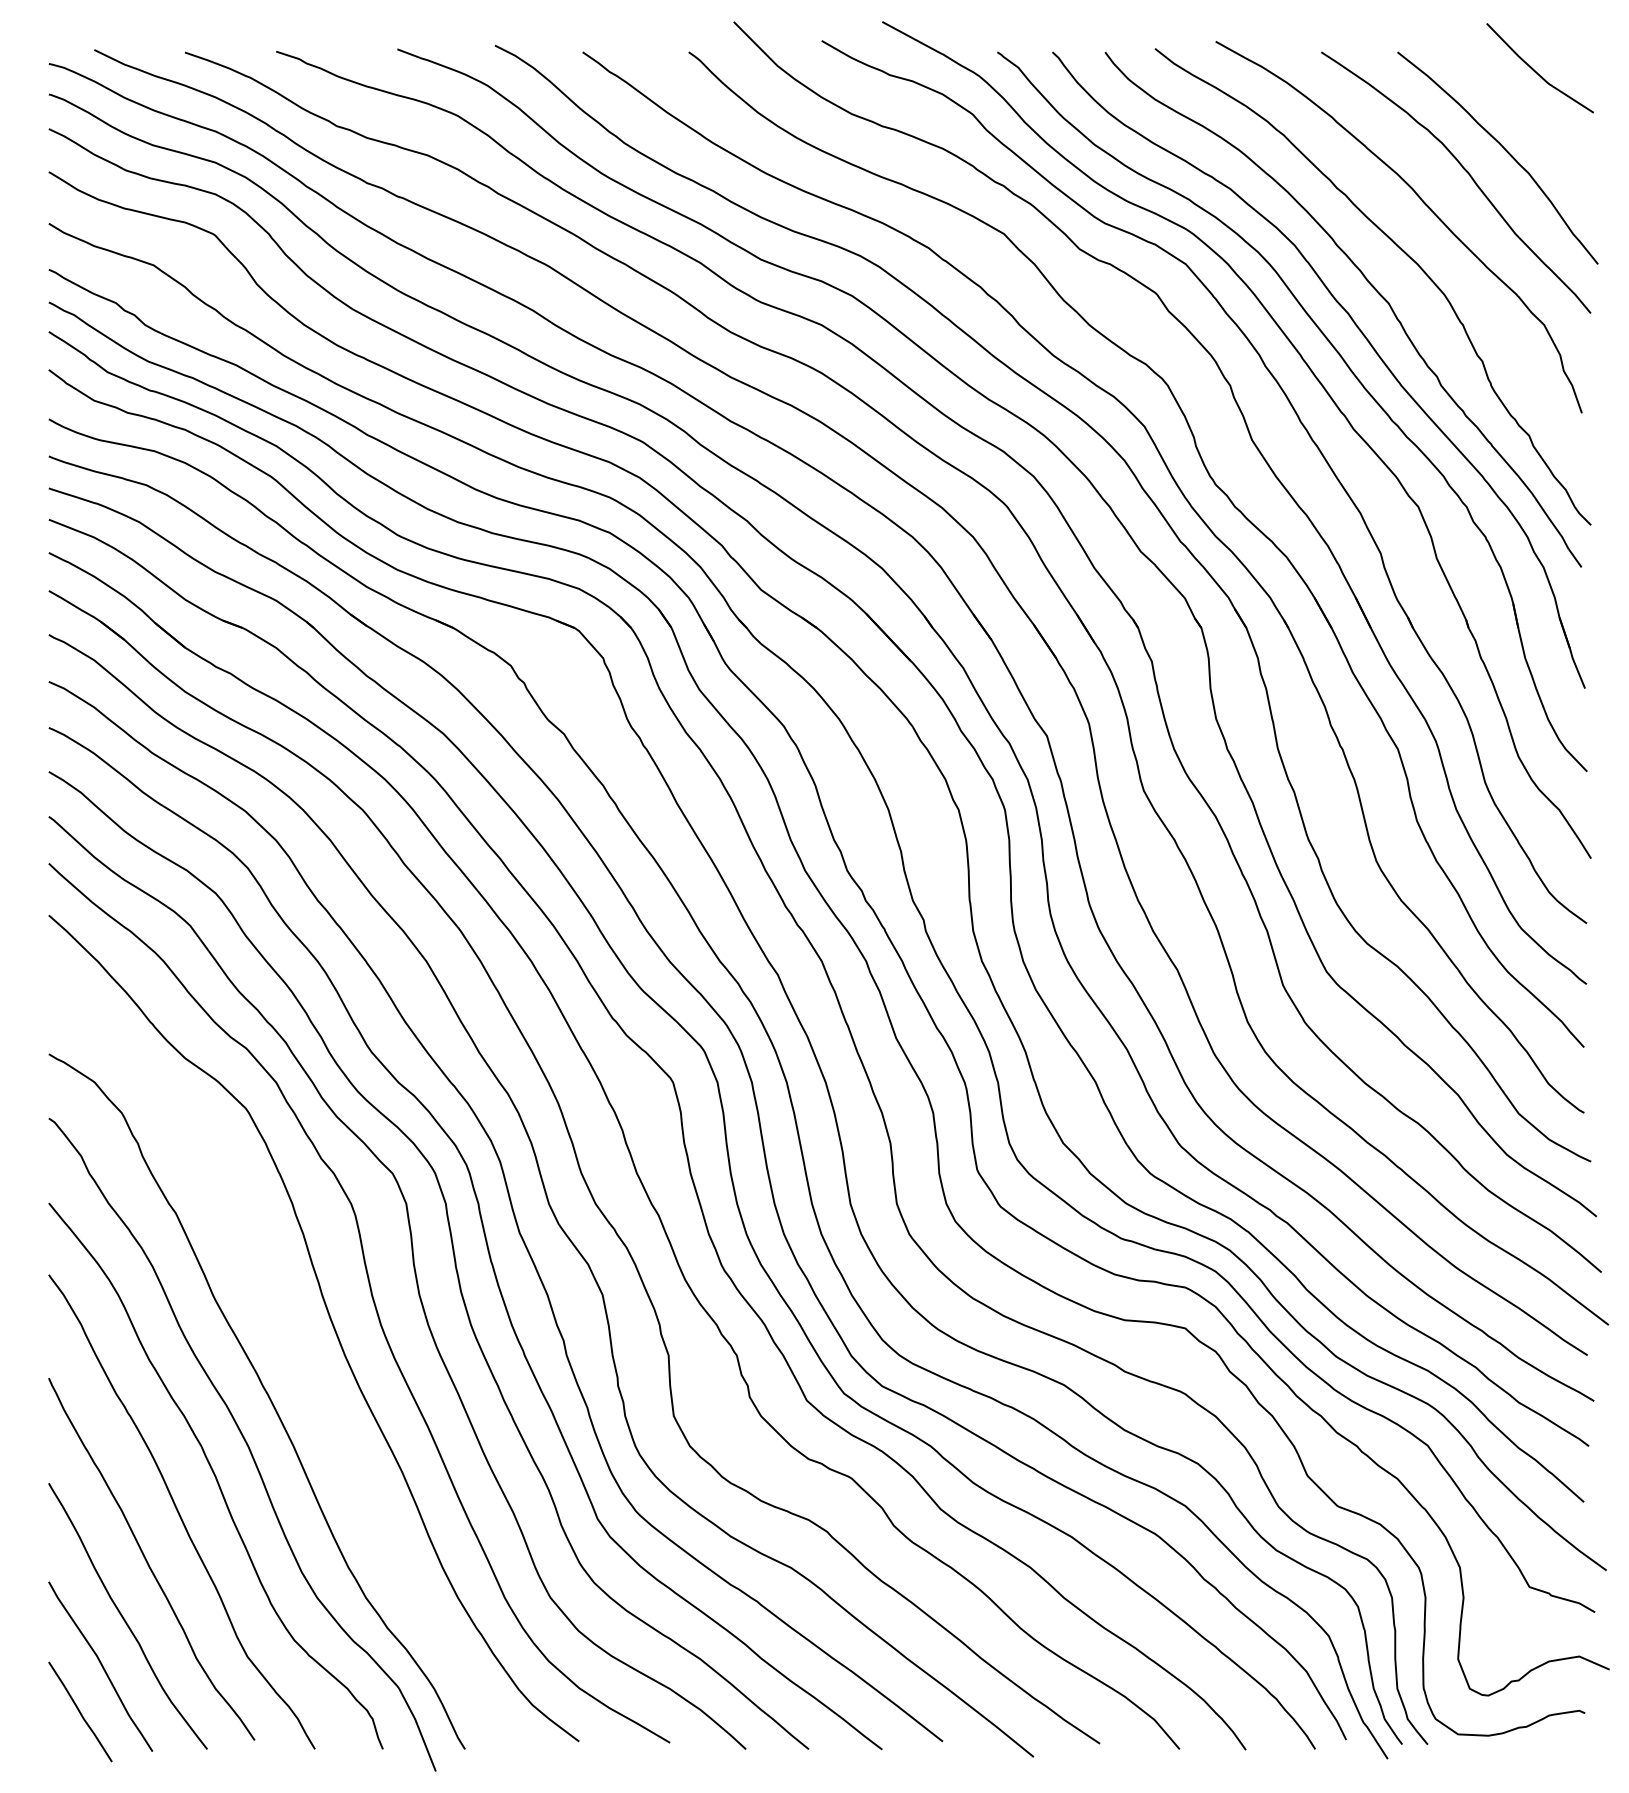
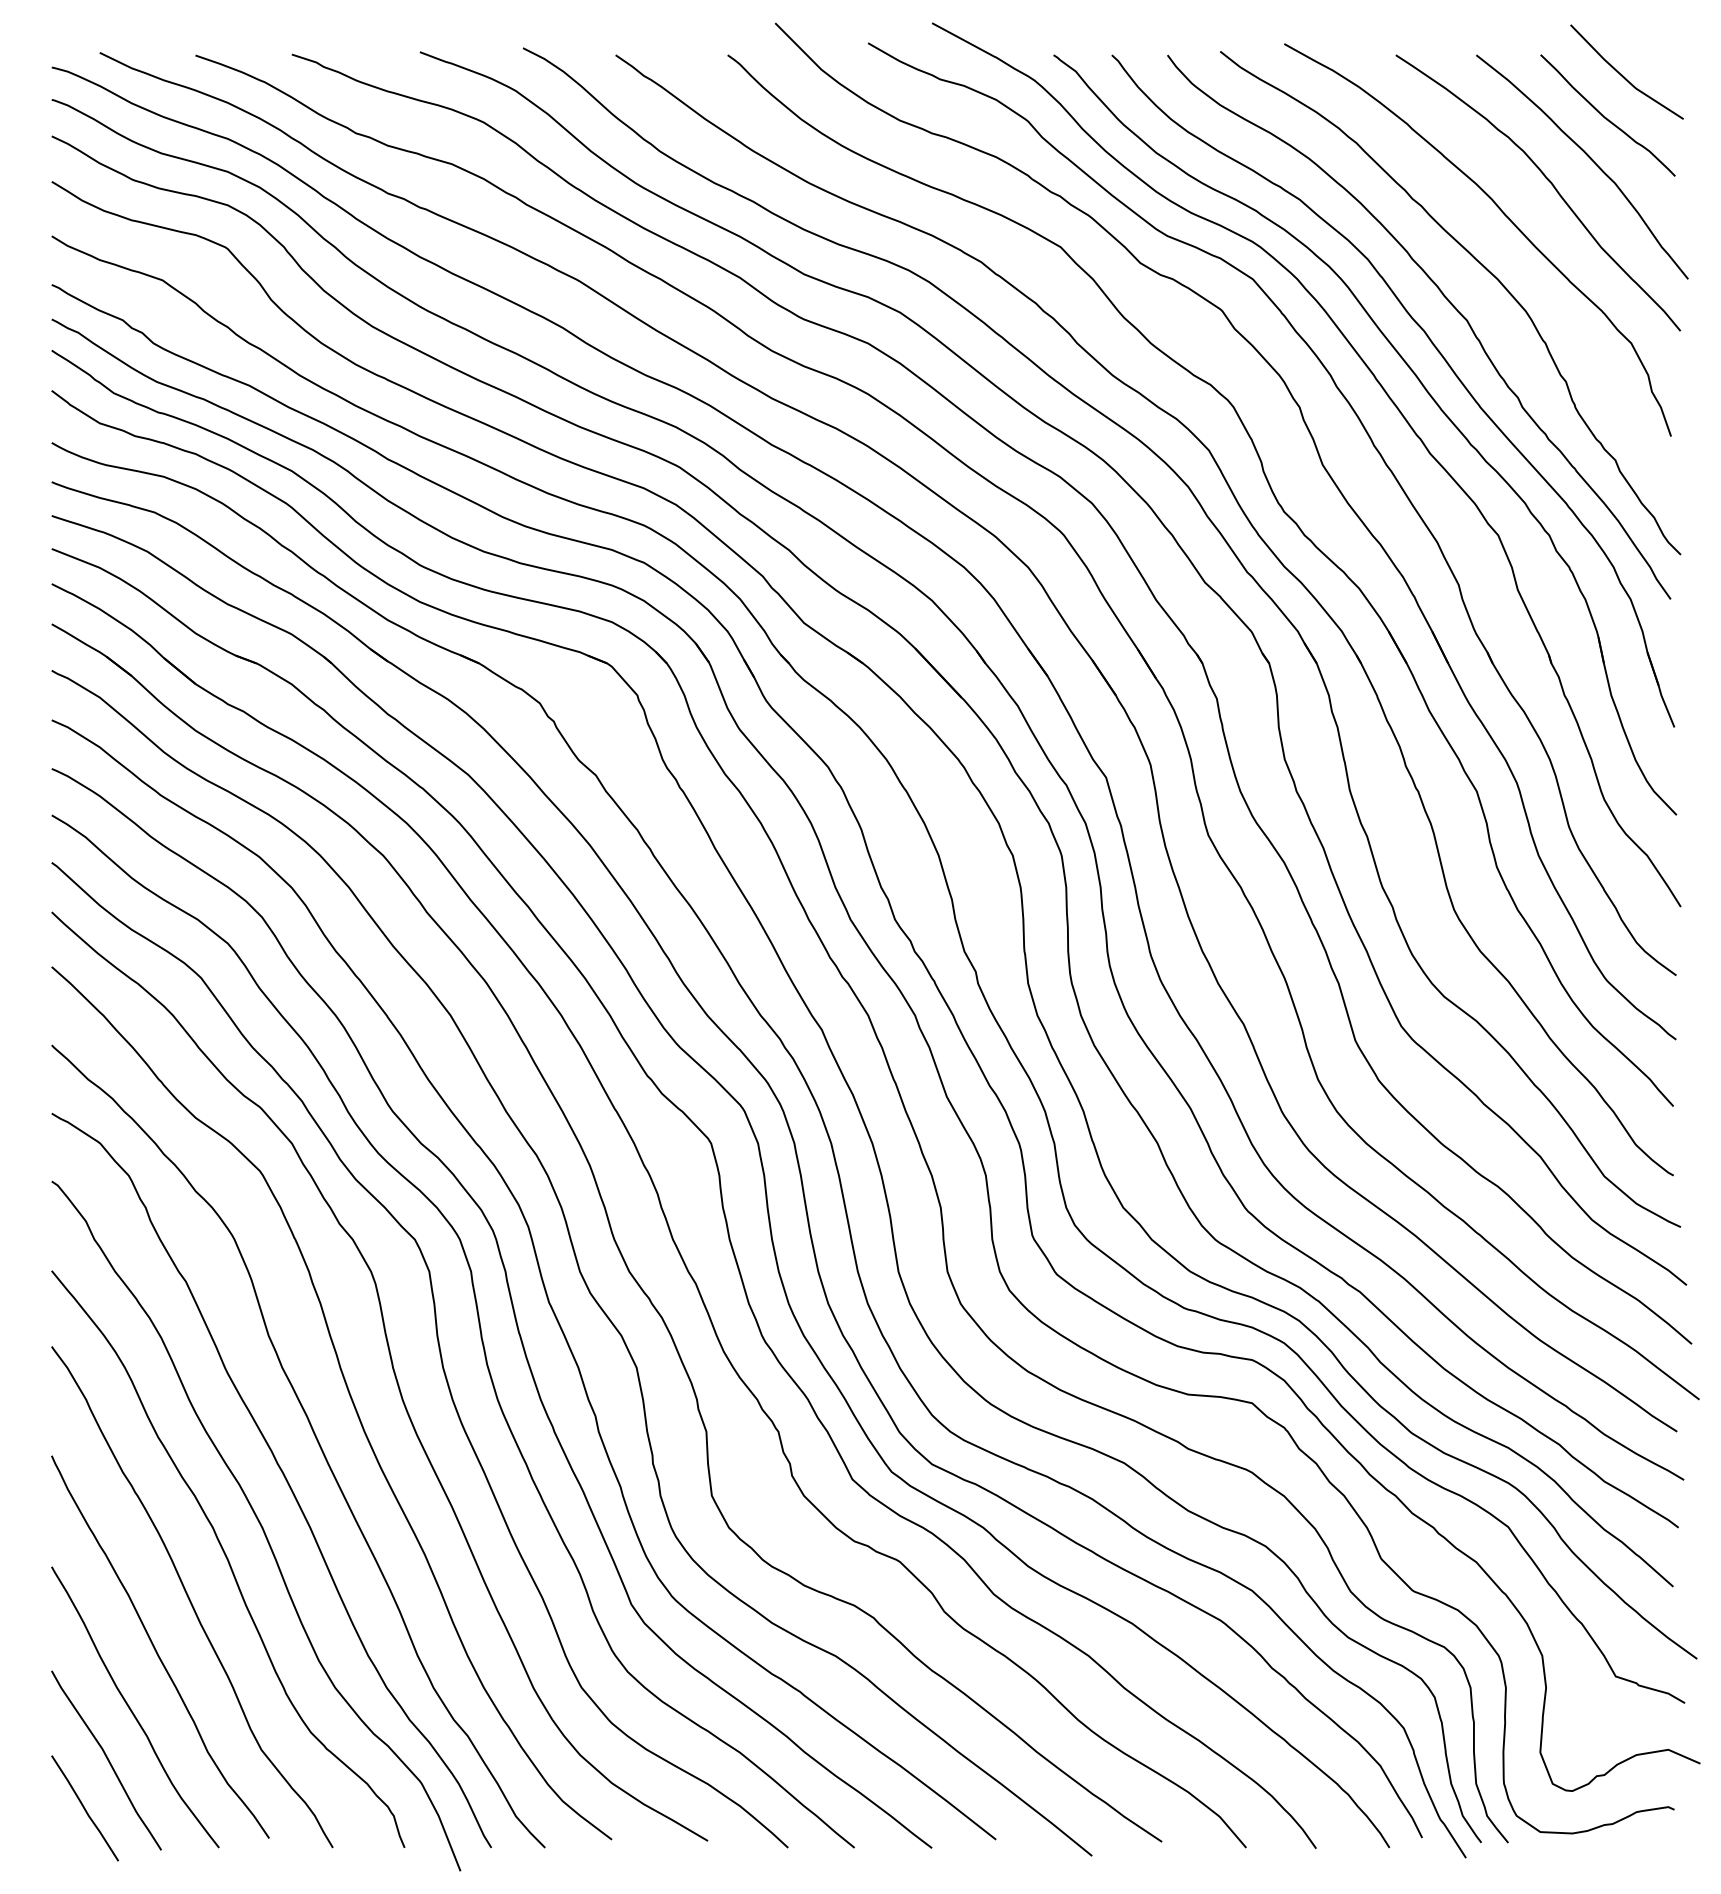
curve: (1519, 110) -> (1605, 116), added
curve: (298, 1361) -> (315, 1438), added

